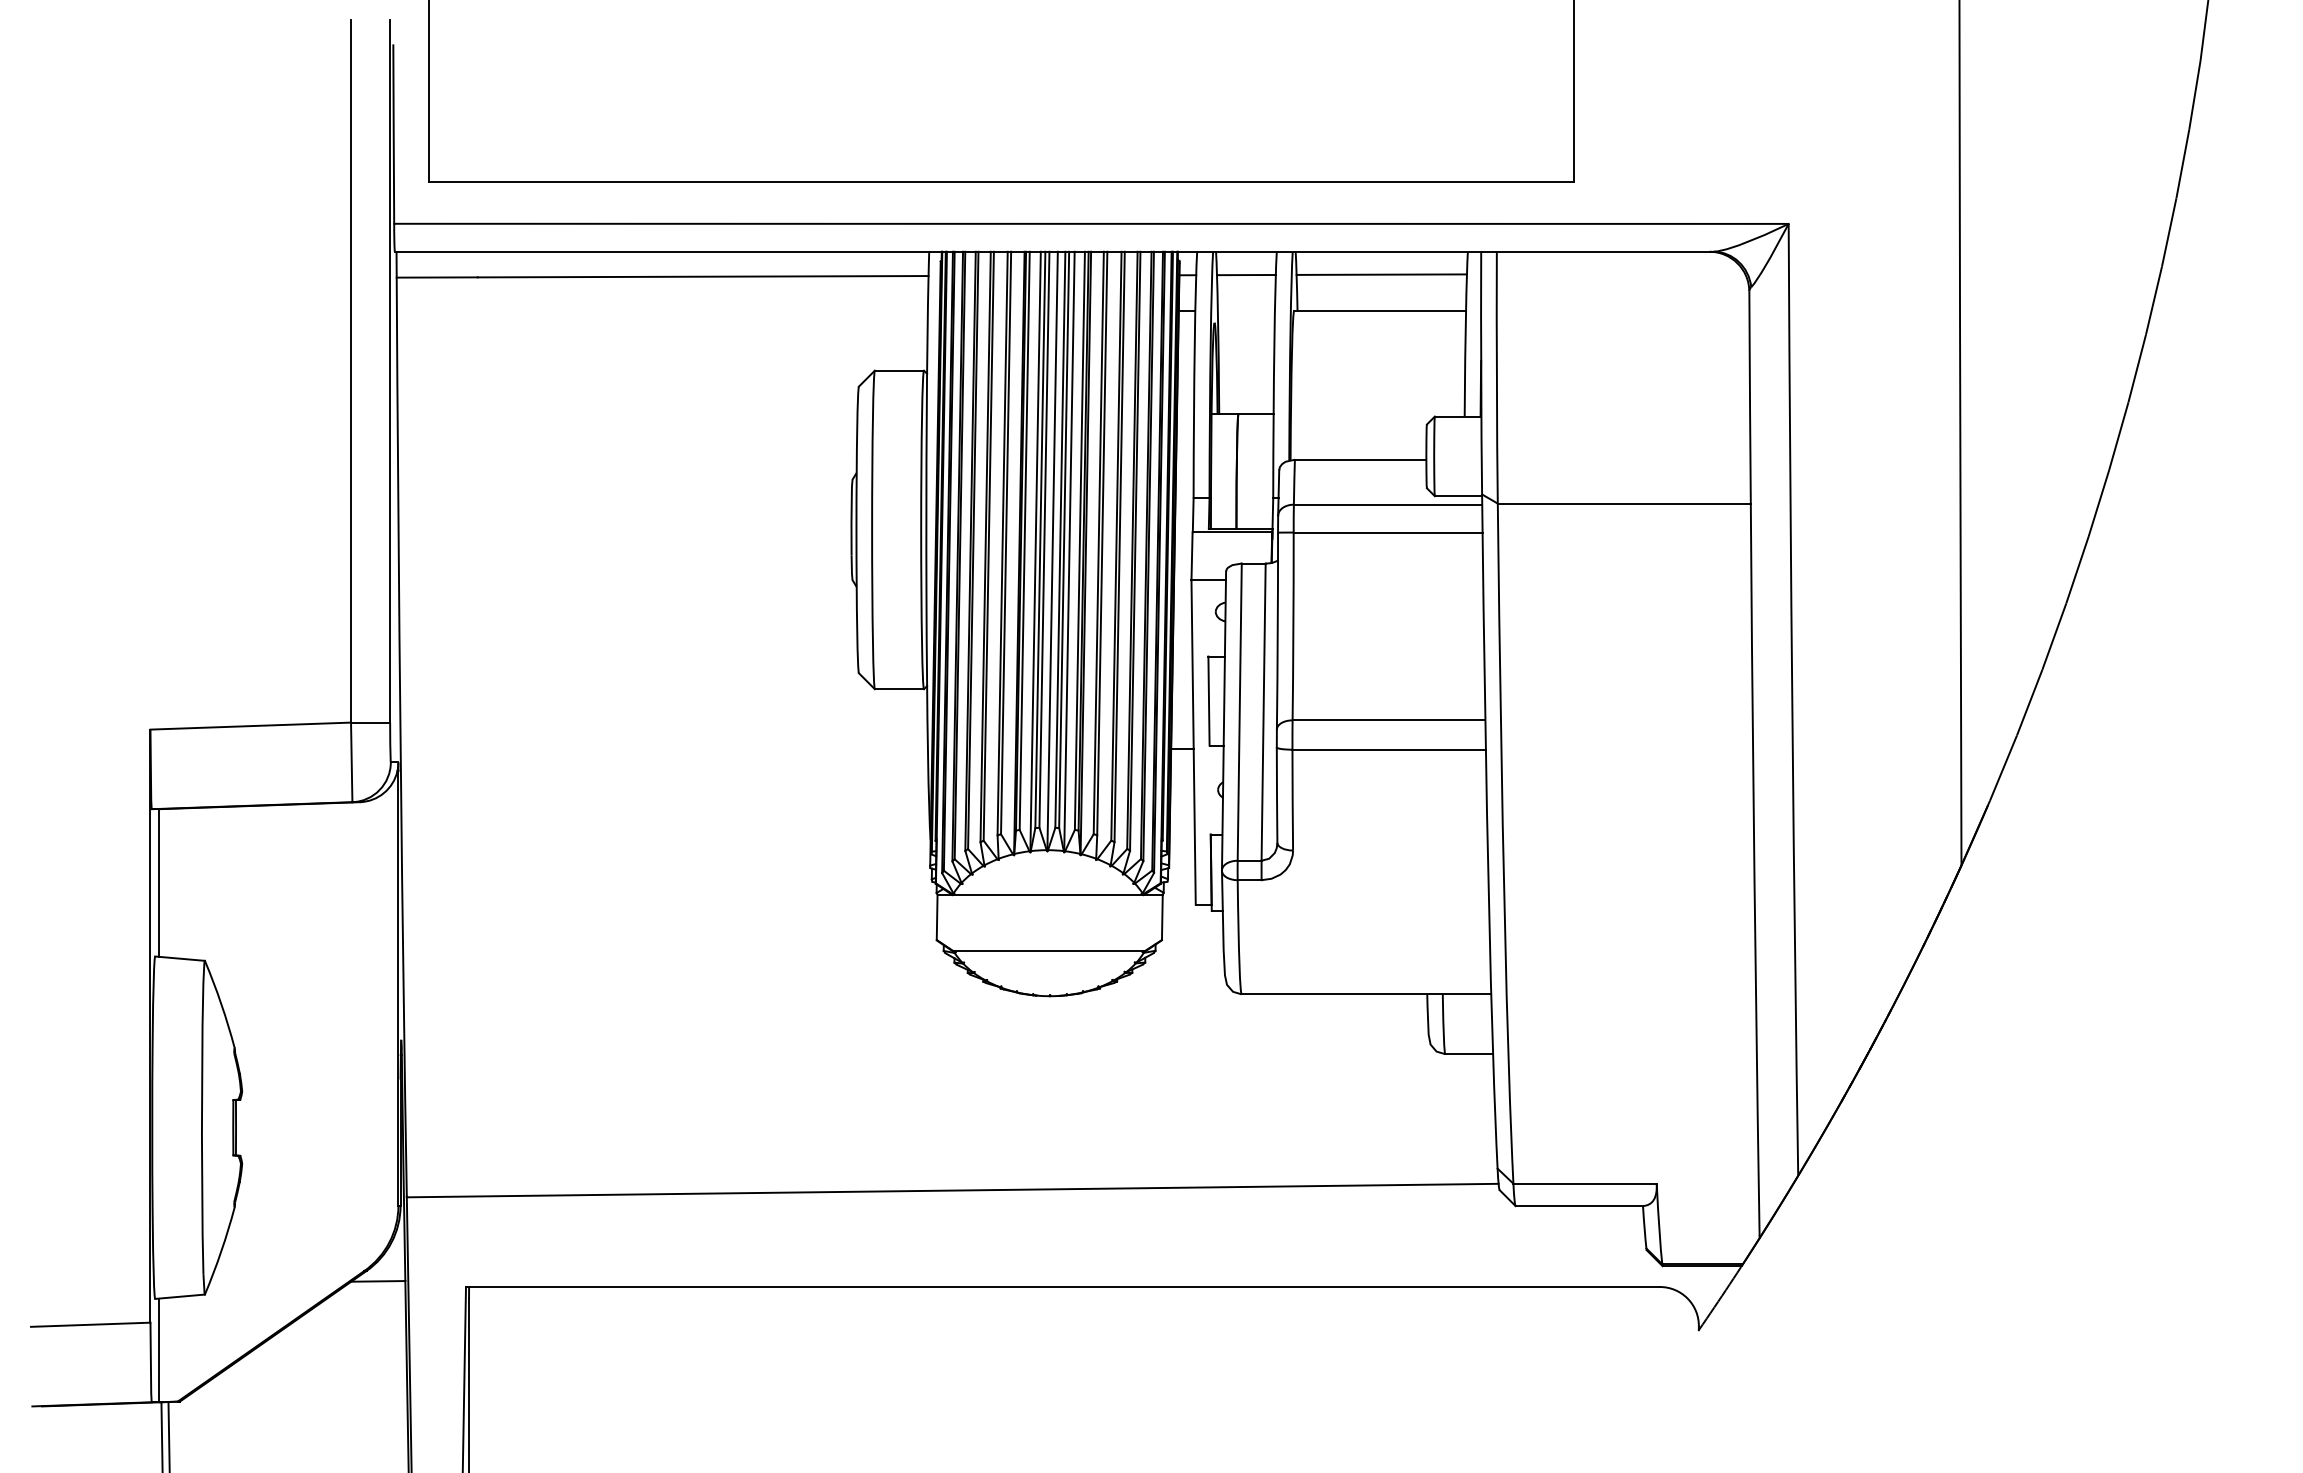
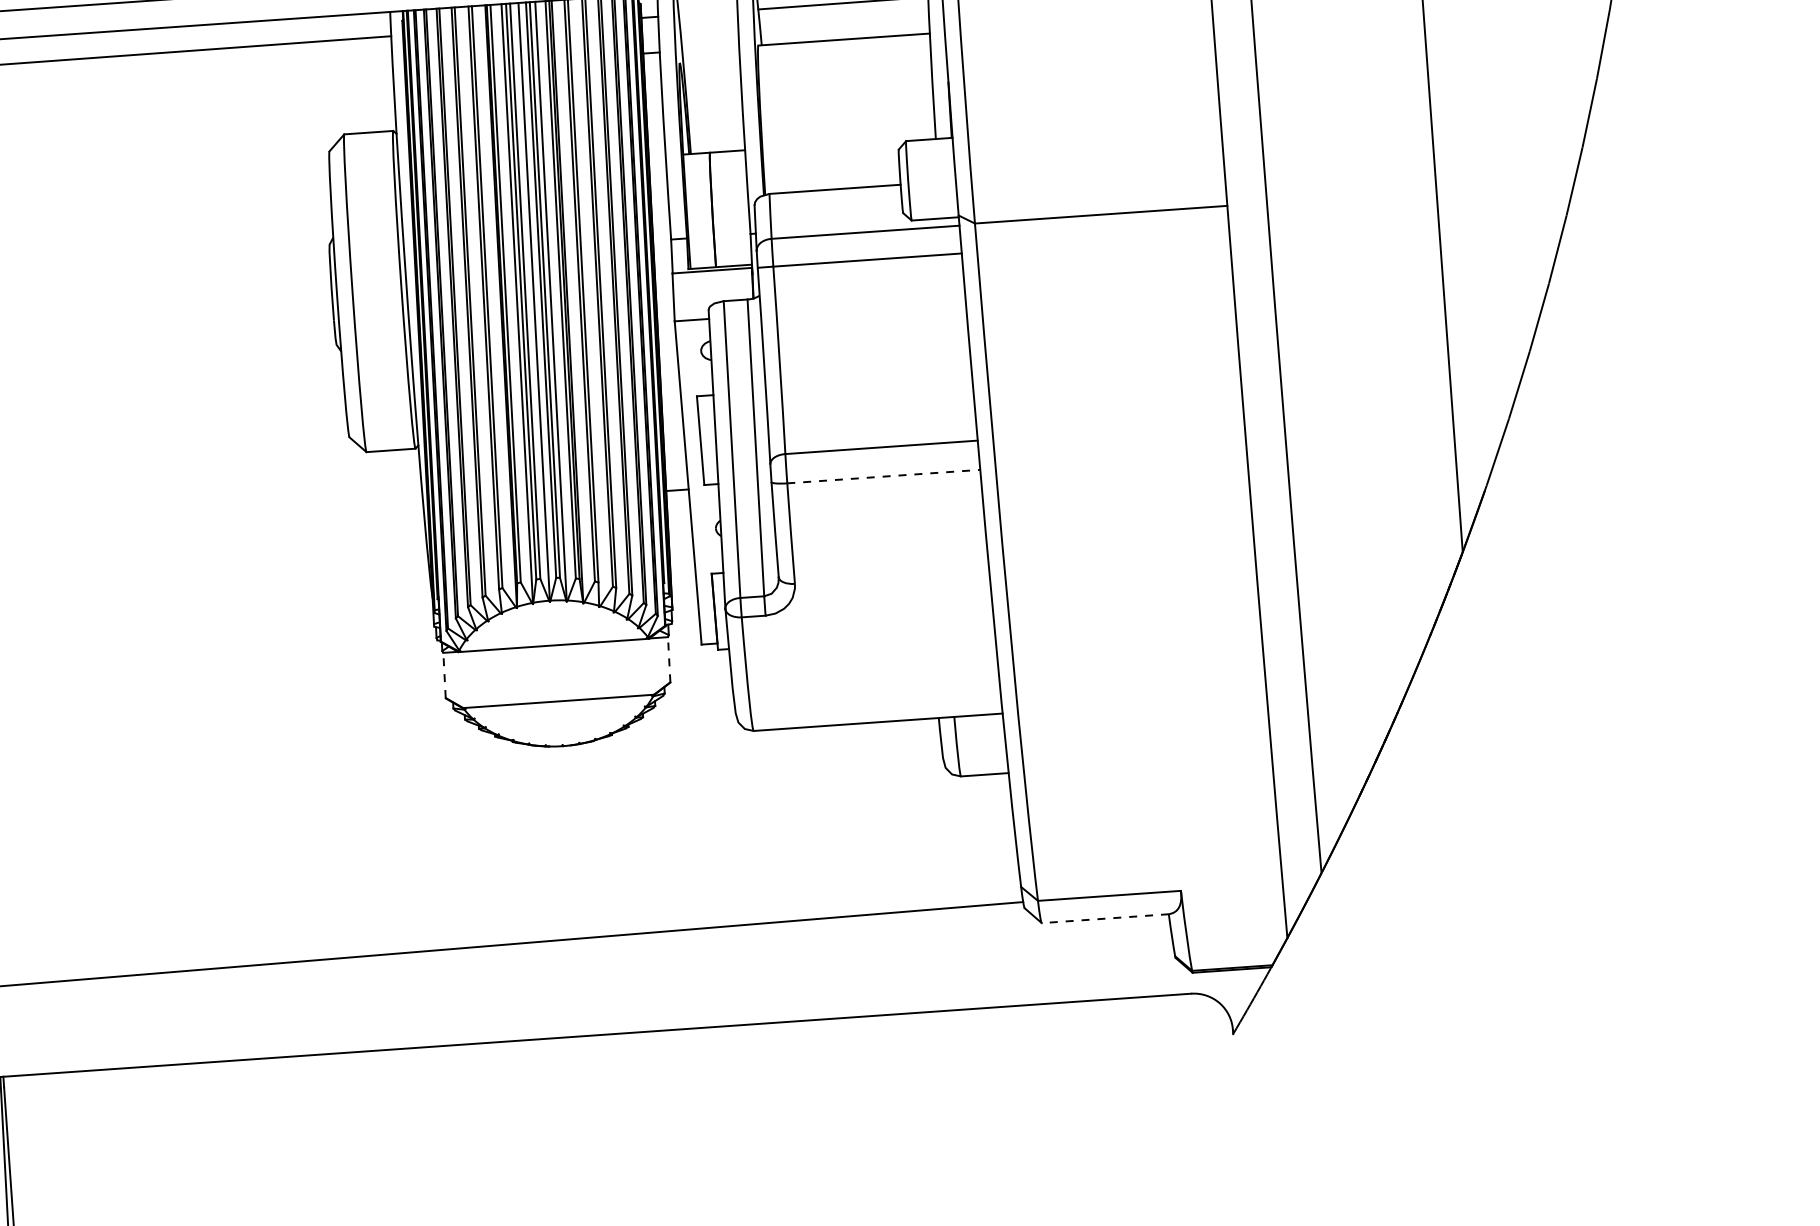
line: (1246, 274) -> (708, 12), removed
line: (1389, 749) -> (884, 476), solid -> dashed
line: (937, 917) -> (444, 675), solid -> dashed
line: (1162, 917) -> (669, 659), solid -> dashed
line: (1579, 1206) -> (1105, 919), solid -> dashed

